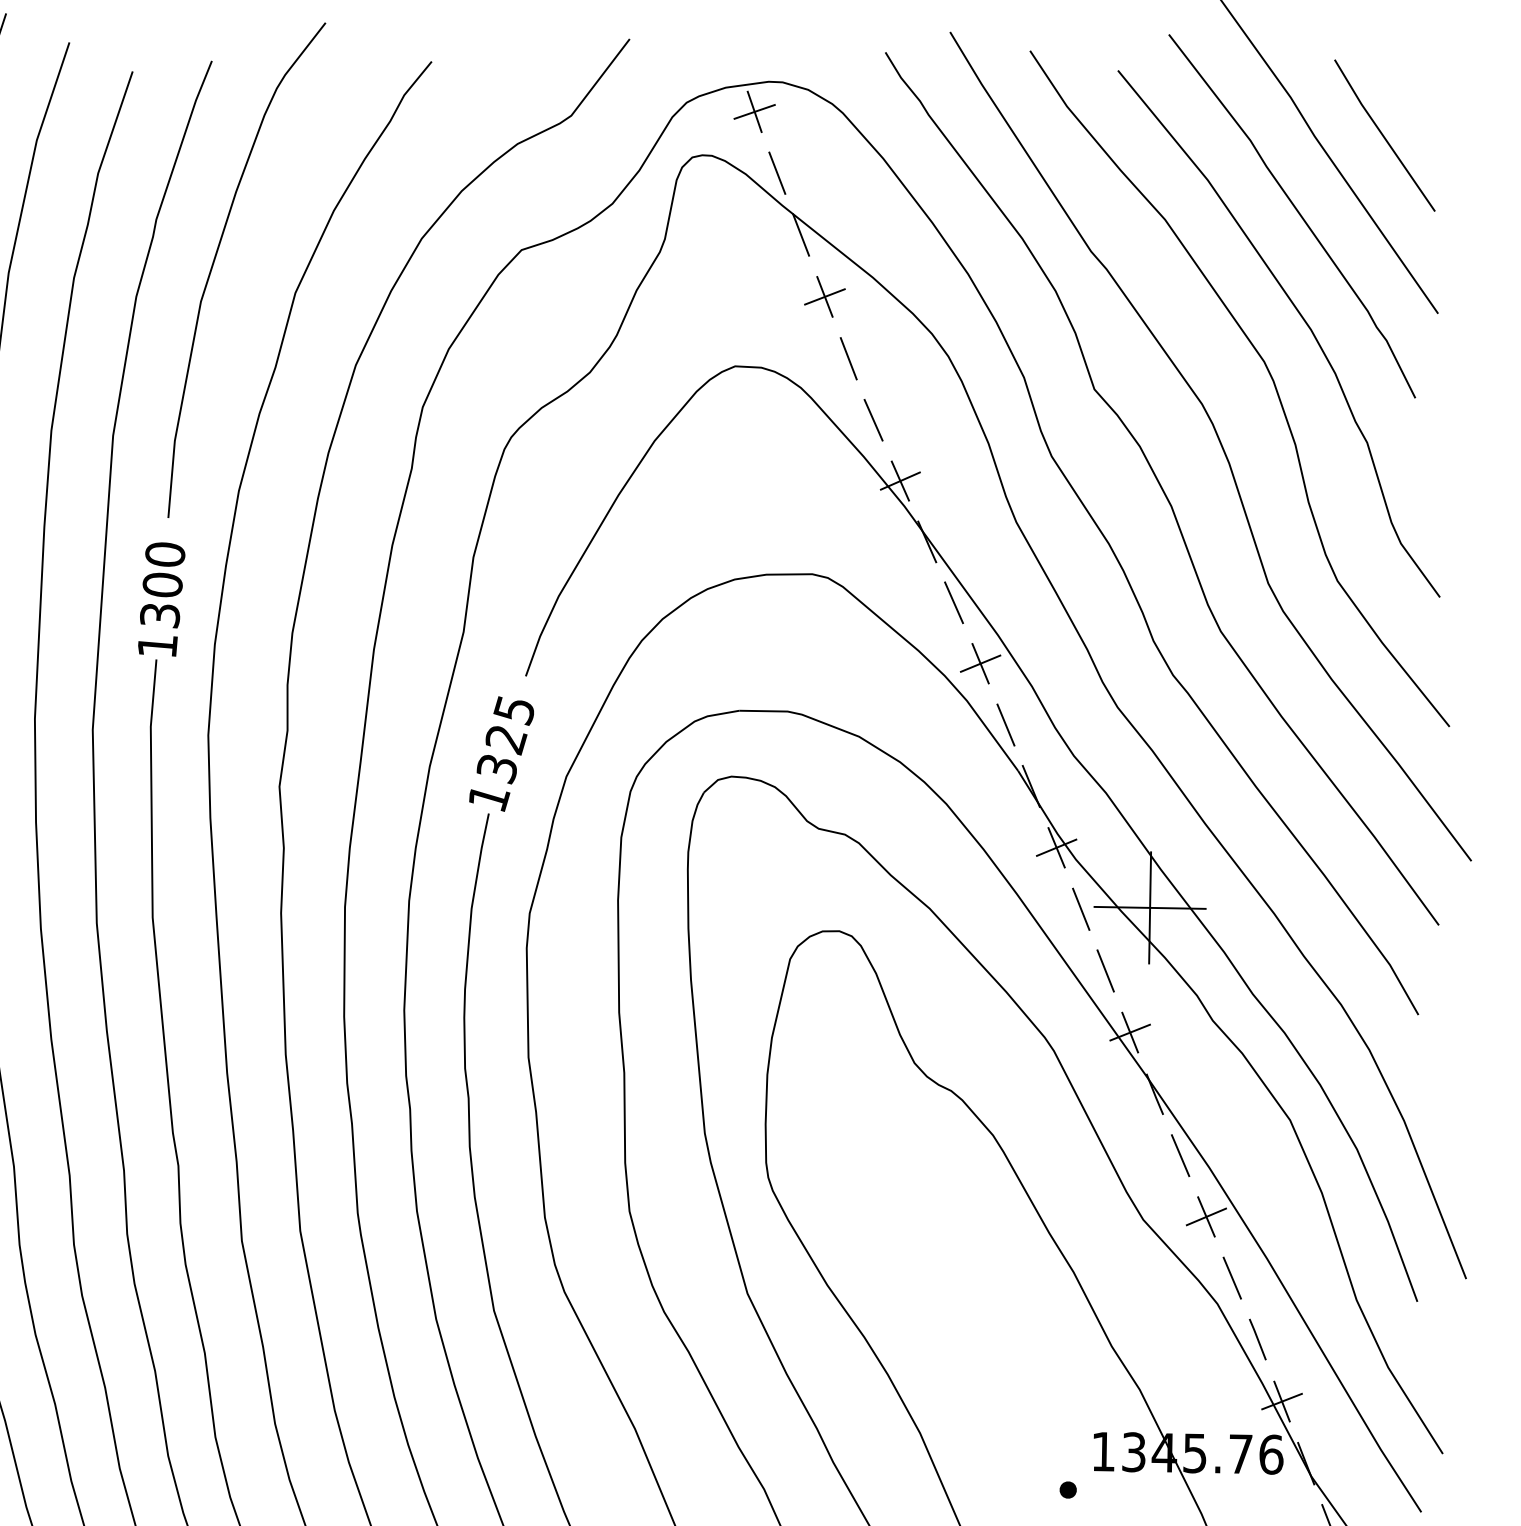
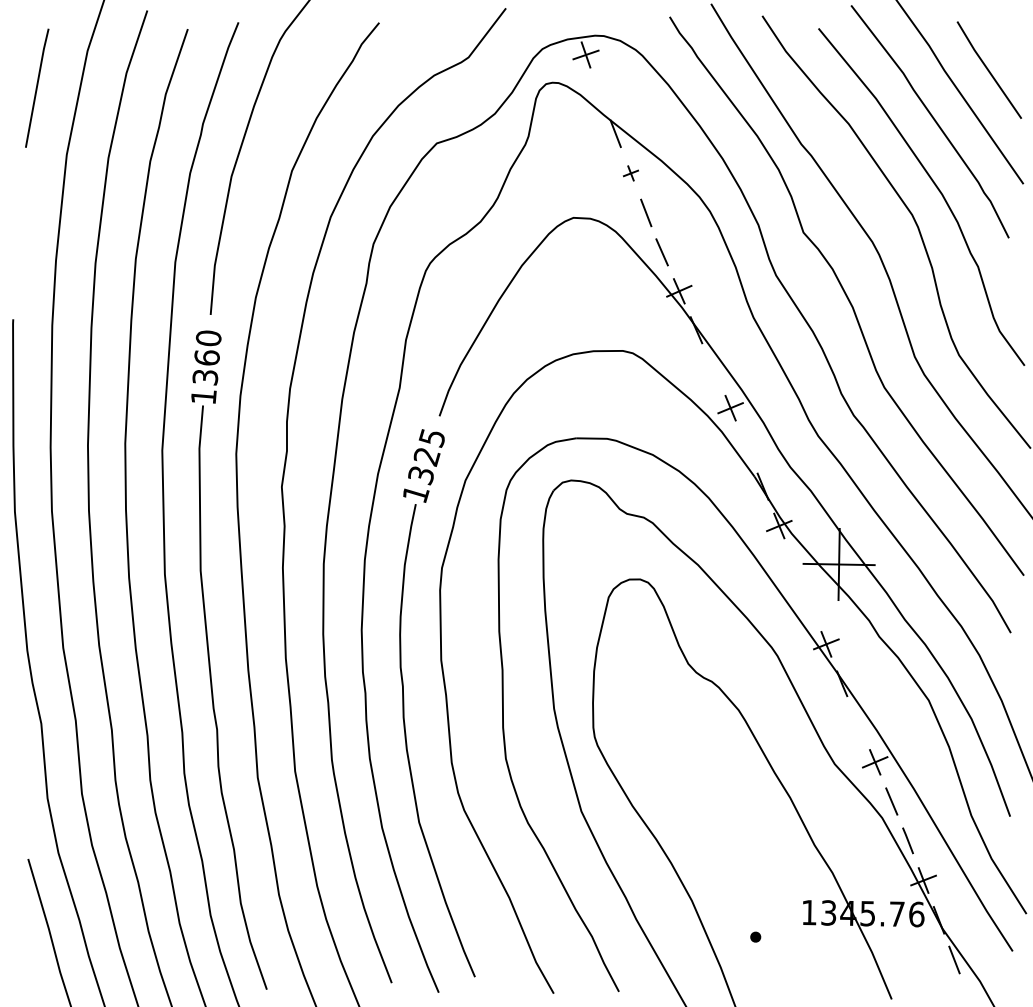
line: (777, 173) -> (600, 94), removed
part: (824, 297) -> (630, 173), size x0.6
text: (161, 584) -> (206, 357), 1300 -> 1360
line: (953, 603) -> (713, 369), removed
line: (1005, 725) -> (746, 447), removed
line: (1080, 909) -> (794, 565), removed
line: (1105, 970) -> (810, 604), removed
line: (1180, 1156) -> (858, 723), removed
part: (1067, 1489) -> (755, 936), moved

